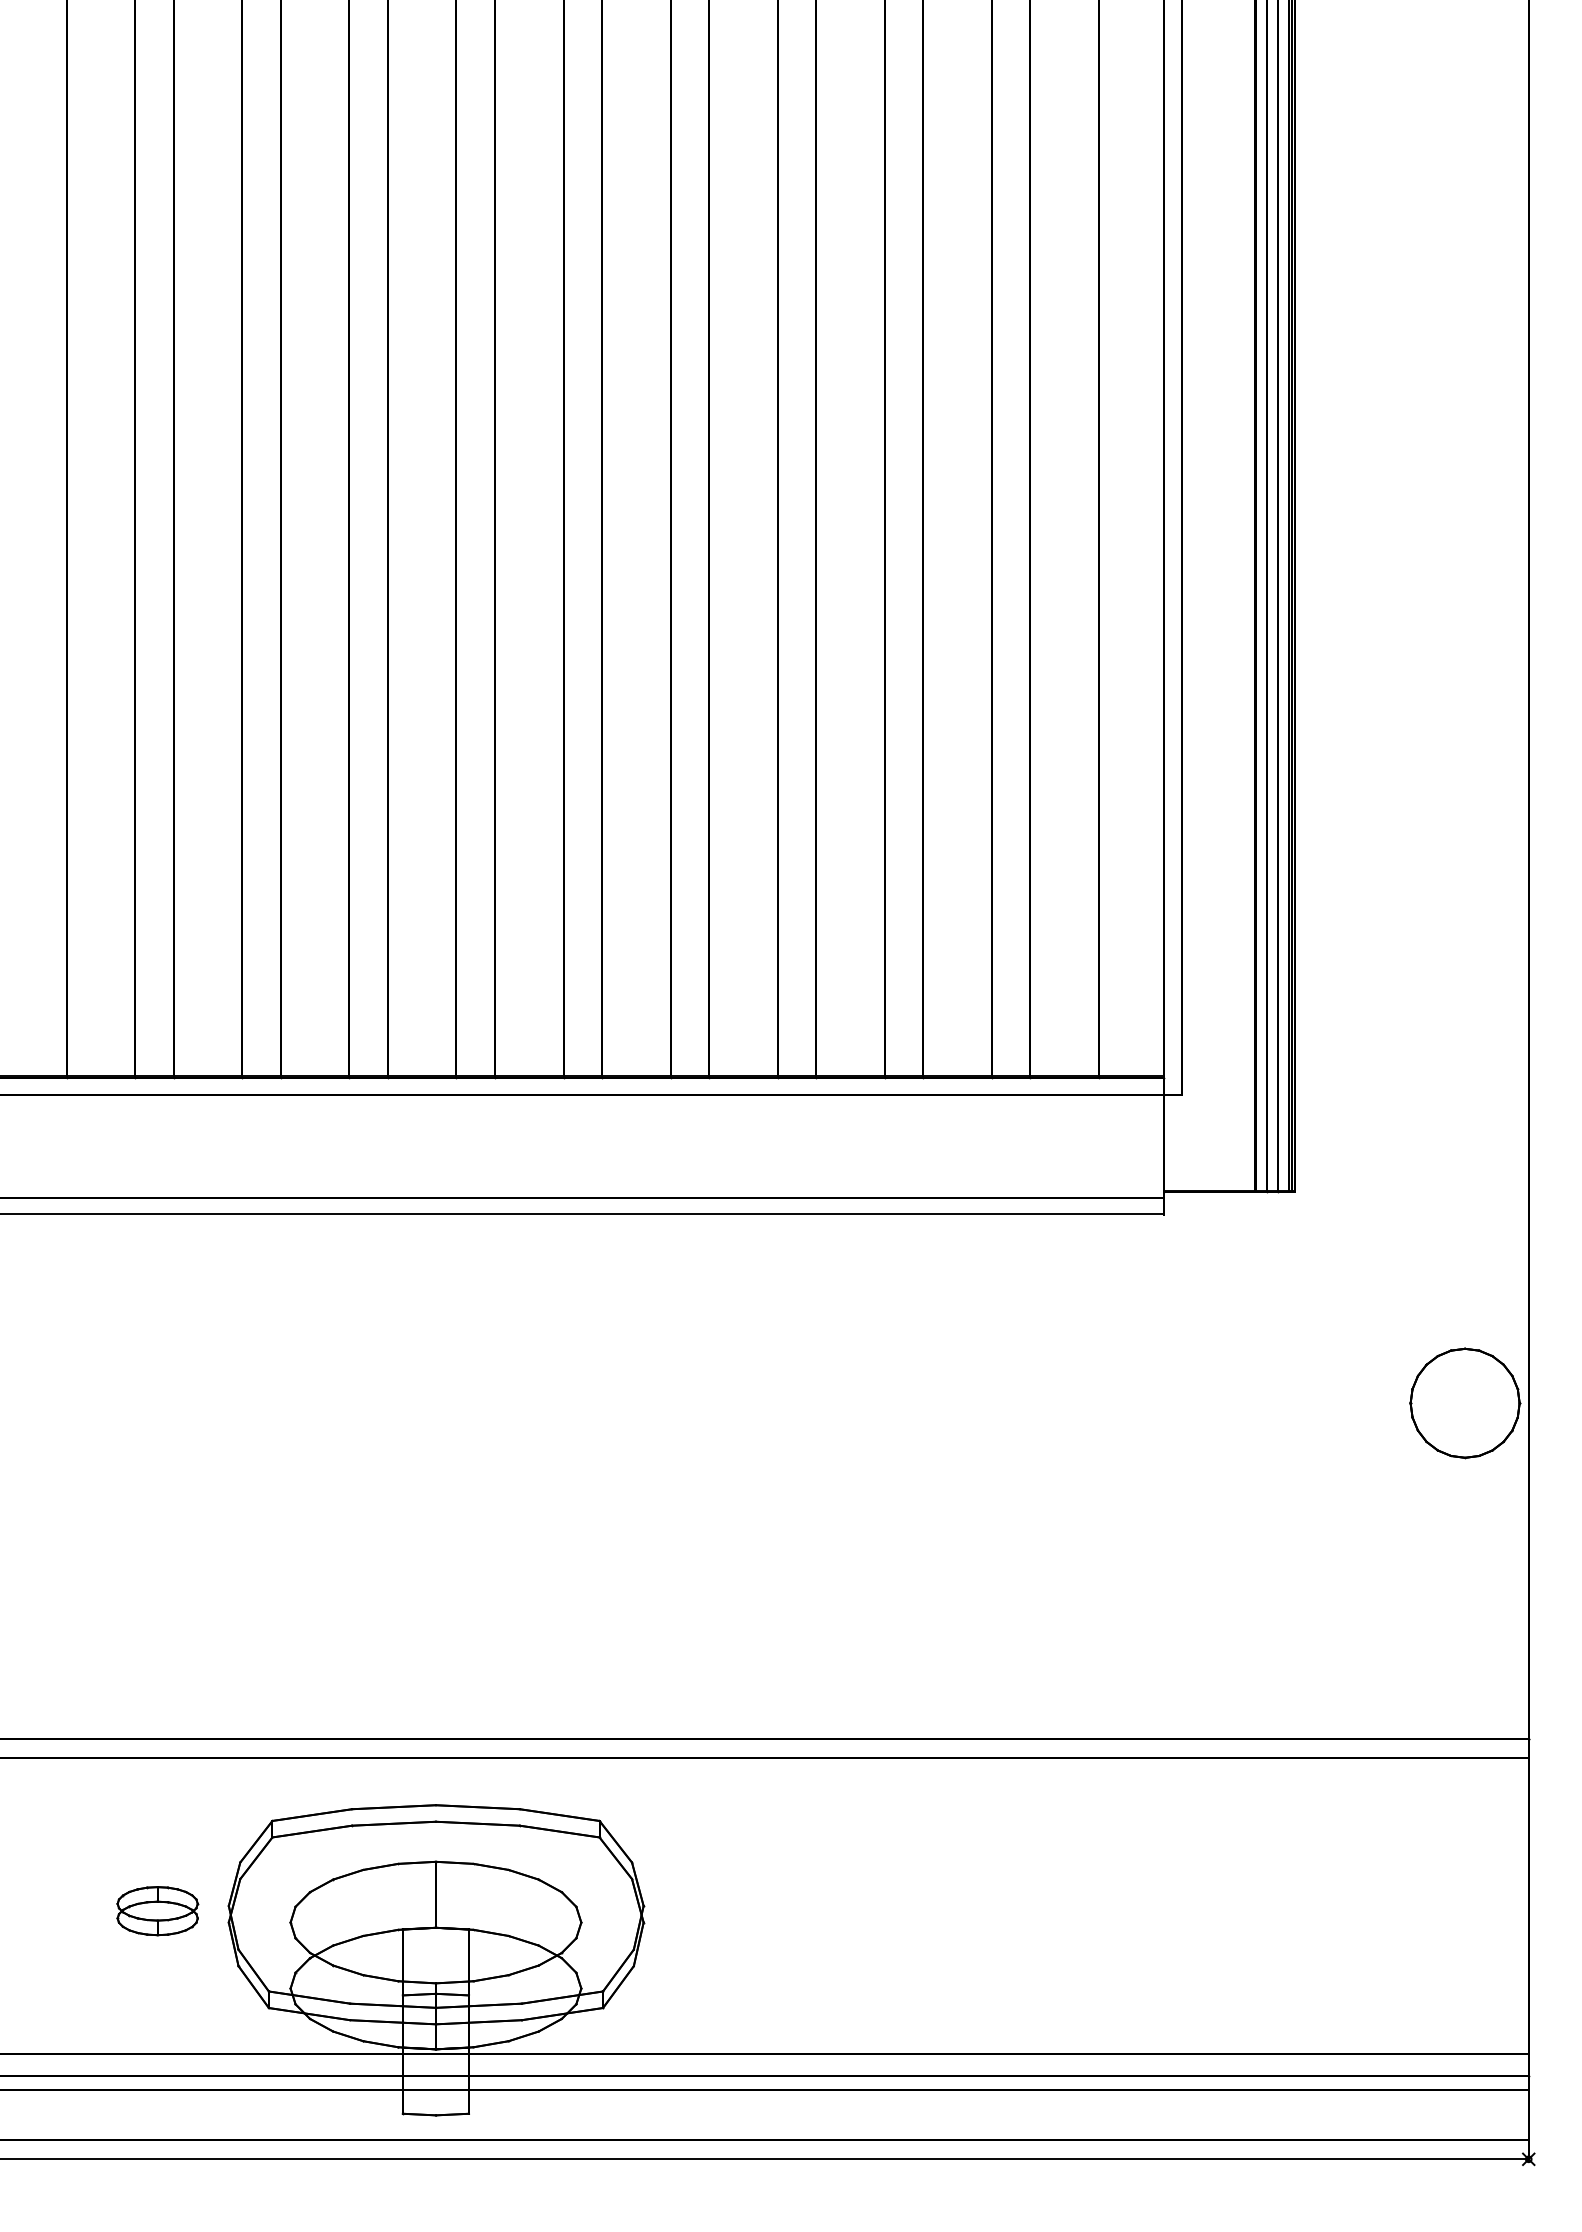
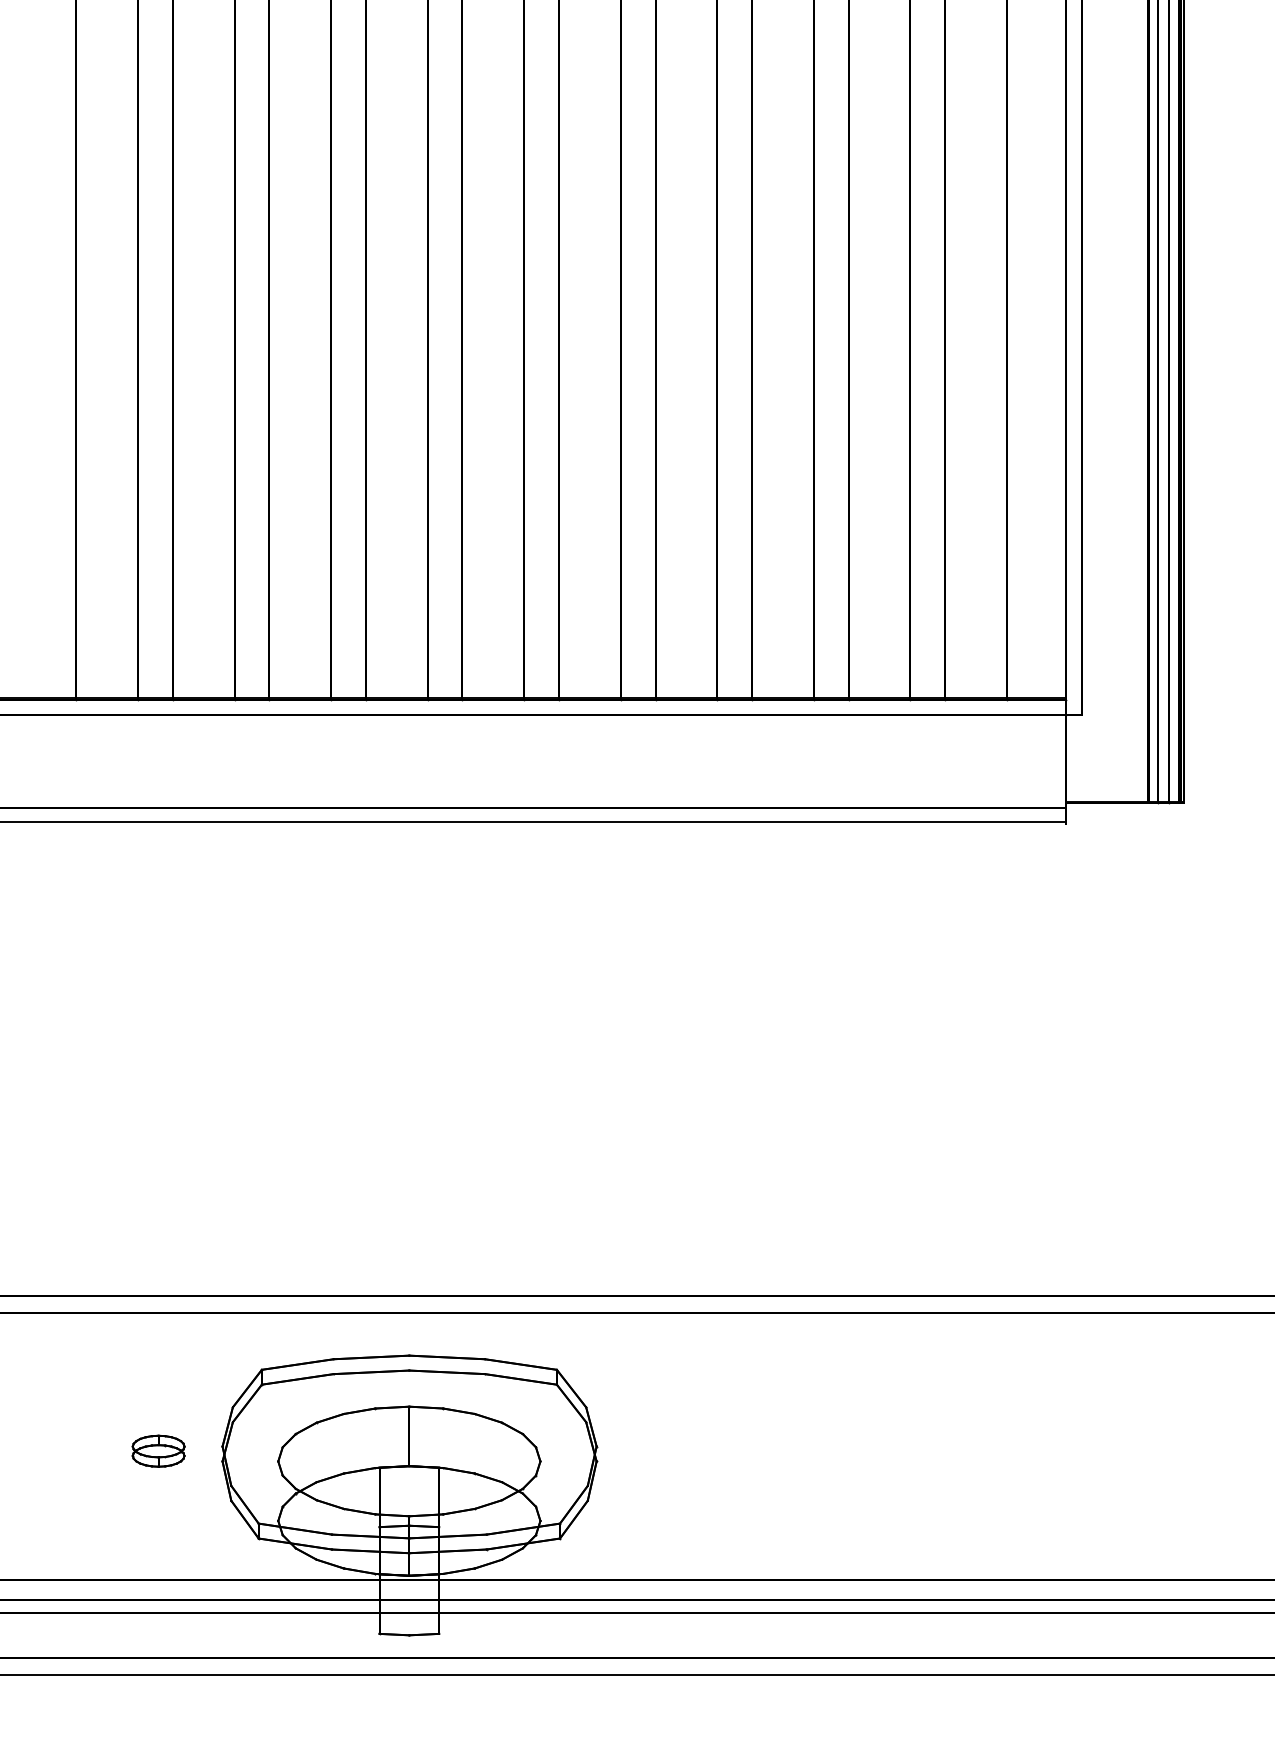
part: (158, 1911) -> (159, 1451), size x0.71

